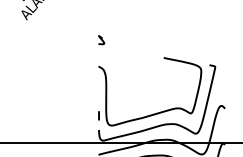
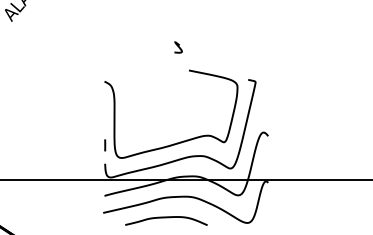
curve: (101, 40) -> (178, 47), moved

